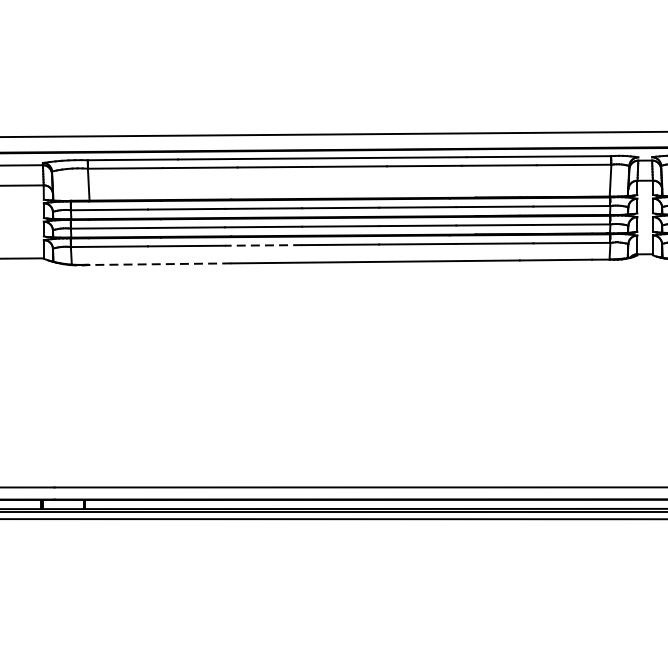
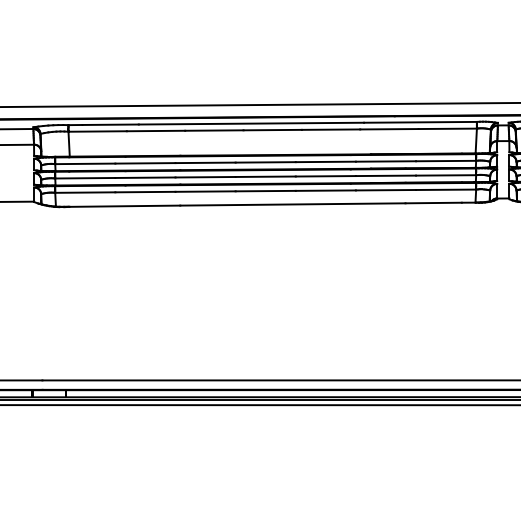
line: (263, 245) -> (205, 191), dashed -> solid
line: (159, 264) -> (124, 206), dashed -> solid

